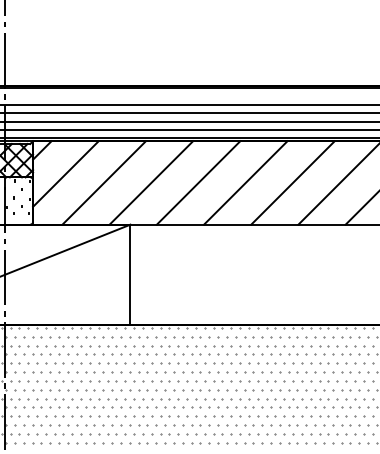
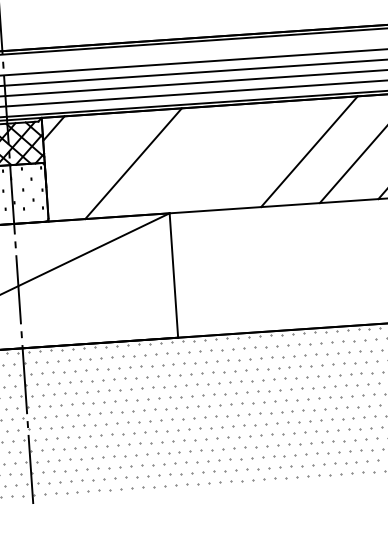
line: (65, 173) -> (84, 155), removed
line: (151, 182) -> (192, 159), removed
line: (198, 182) -> (250, 155), removed

